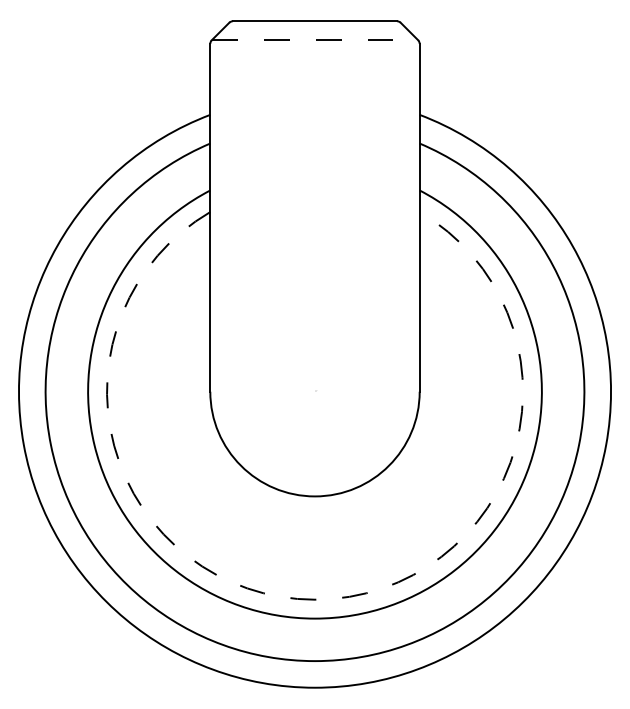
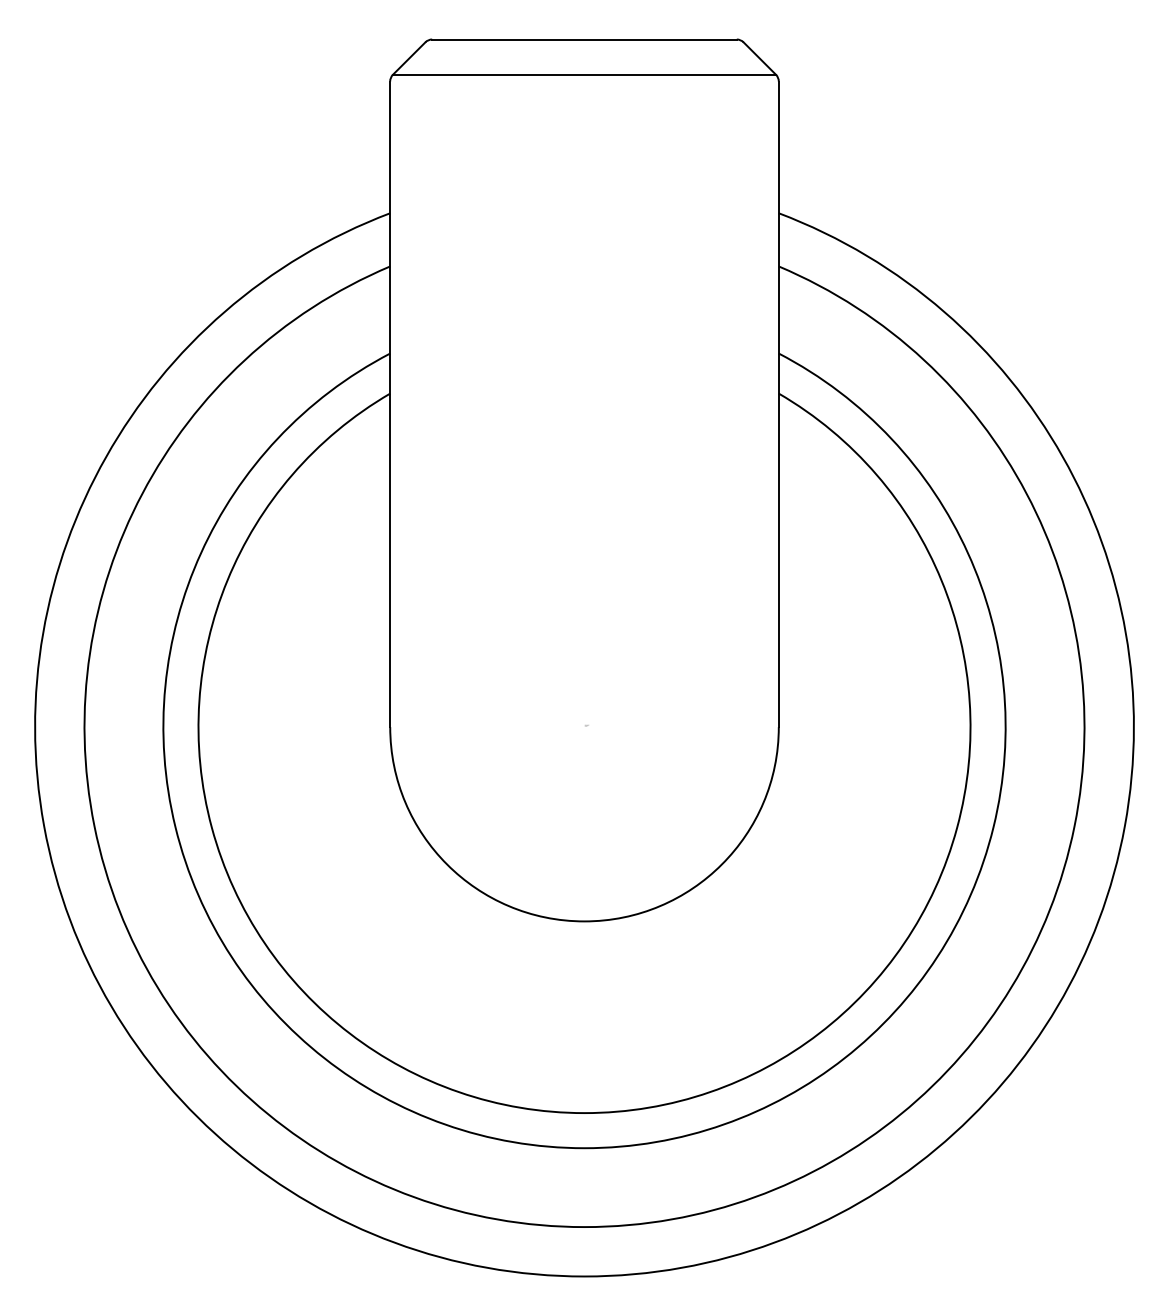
line: (315, 40) -> (585, 75), dashed -> solid
arc: (315, 599) -> (585, 1112), dashed -> solid

